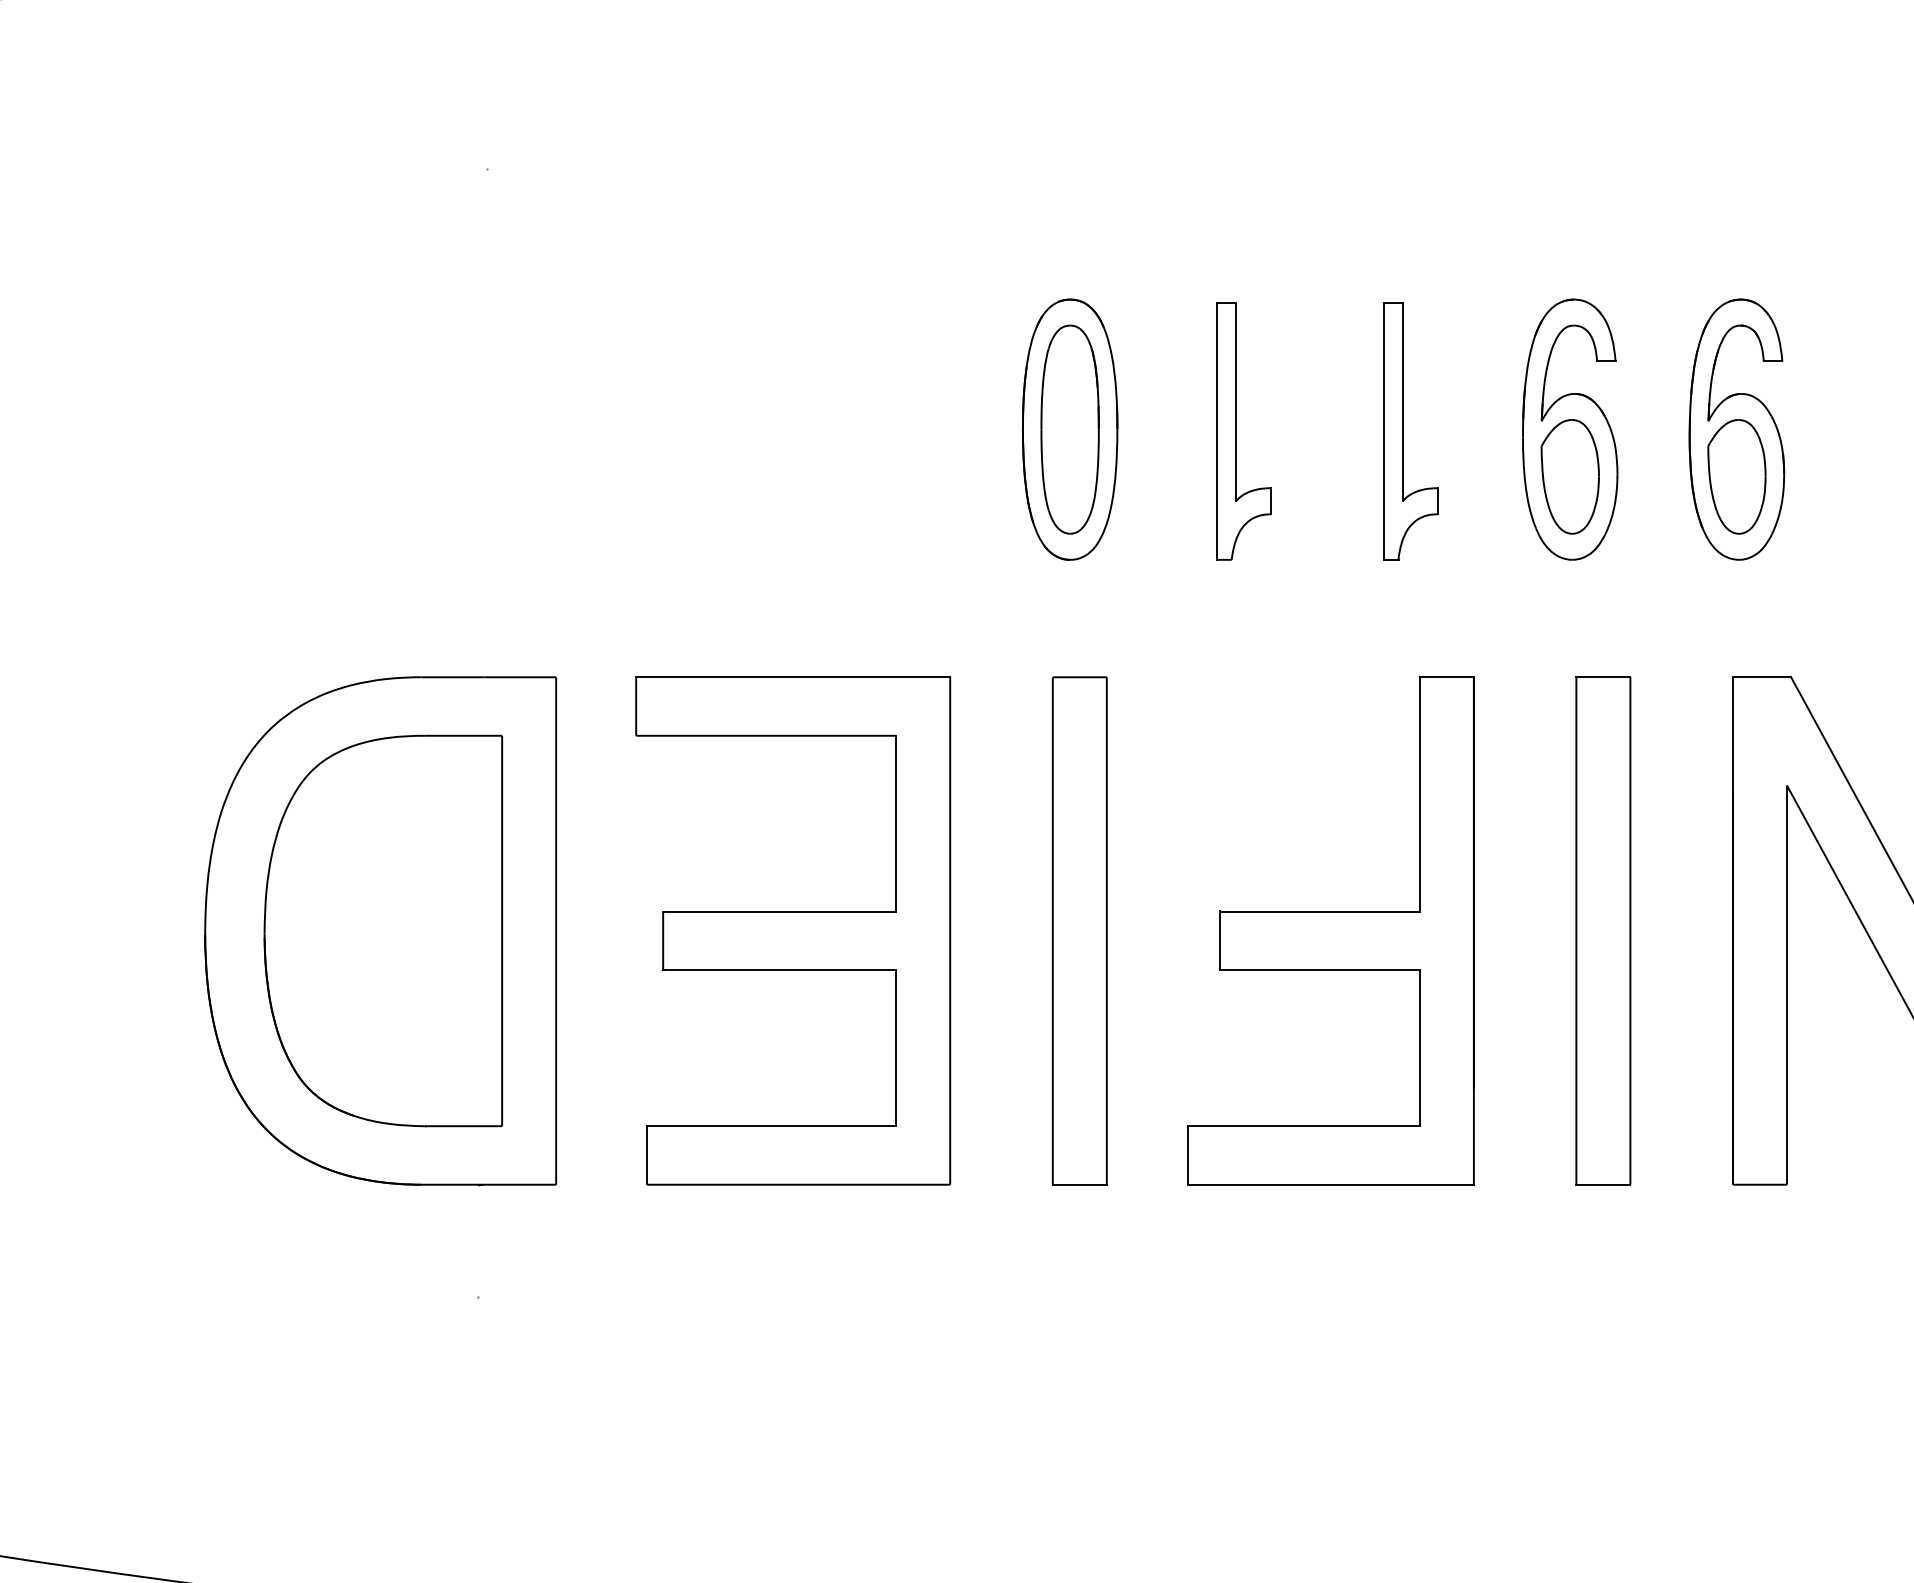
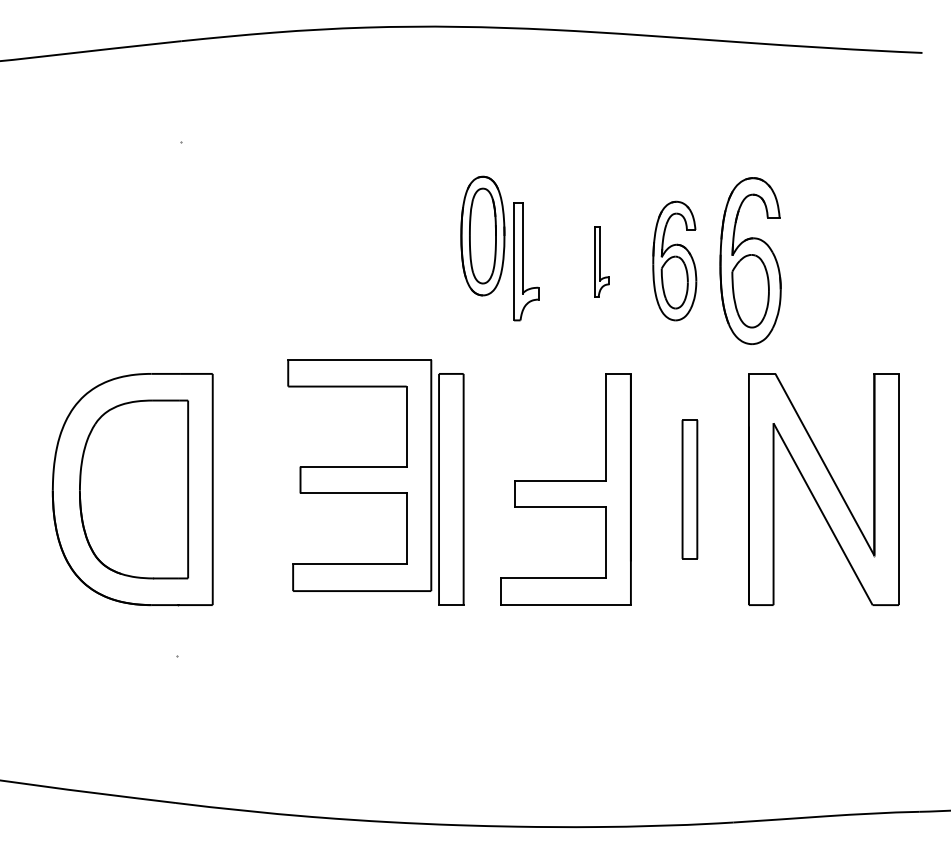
part: (1069, 428) -> (482, 235), moved
part: (1736, 428) -> (750, 260), size x1.4
part: (1409, 430) -> (601, 261), size x0.6
part: (792, 930) -> (359, 475), moved
part: (1602, 930) -> (689, 489), size x0.6

